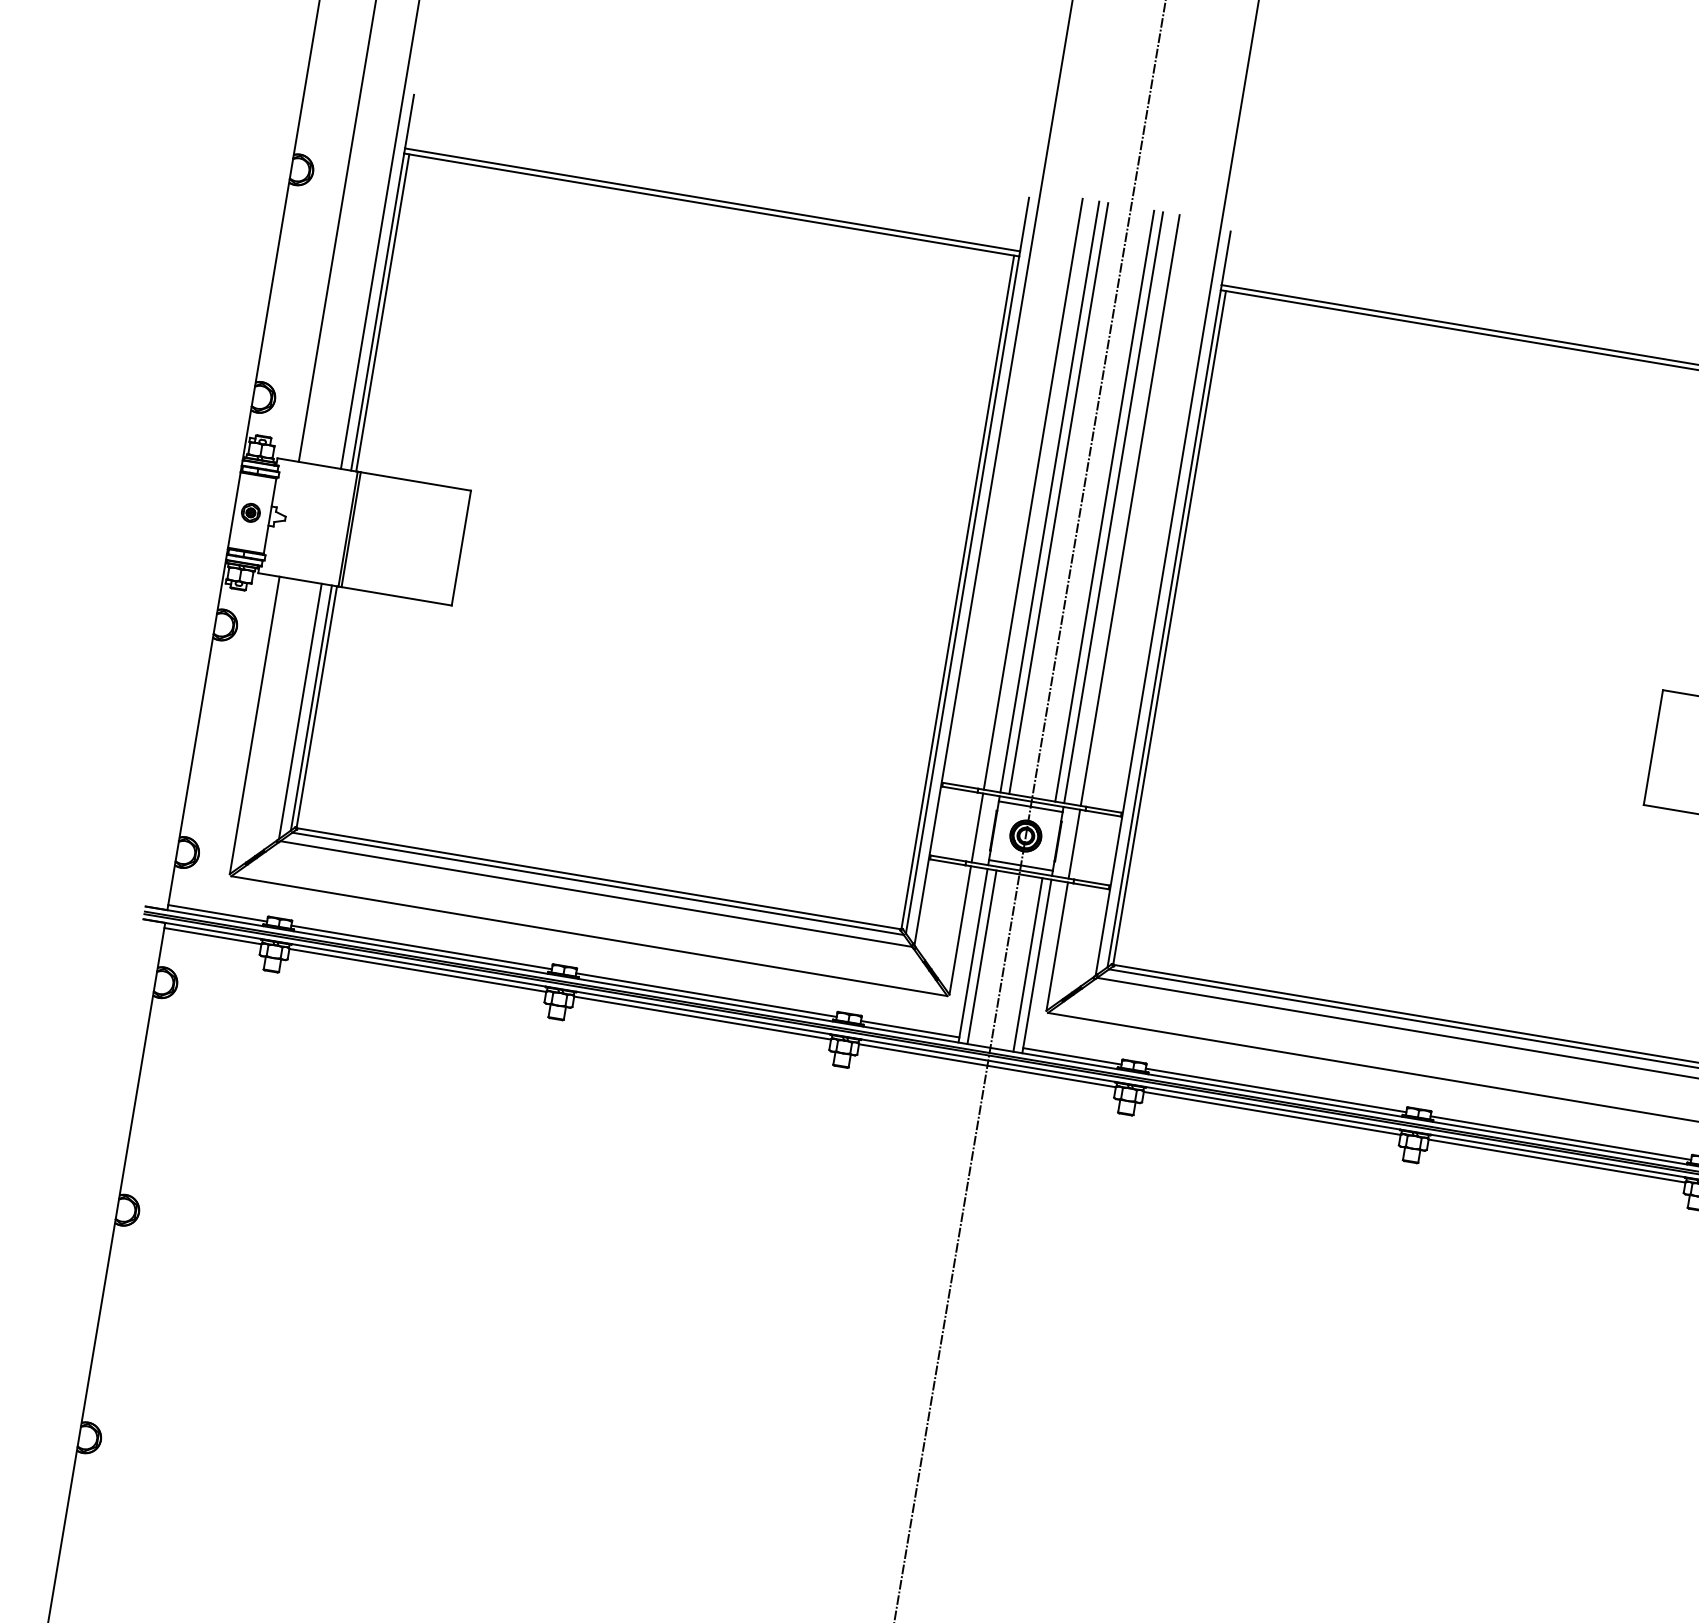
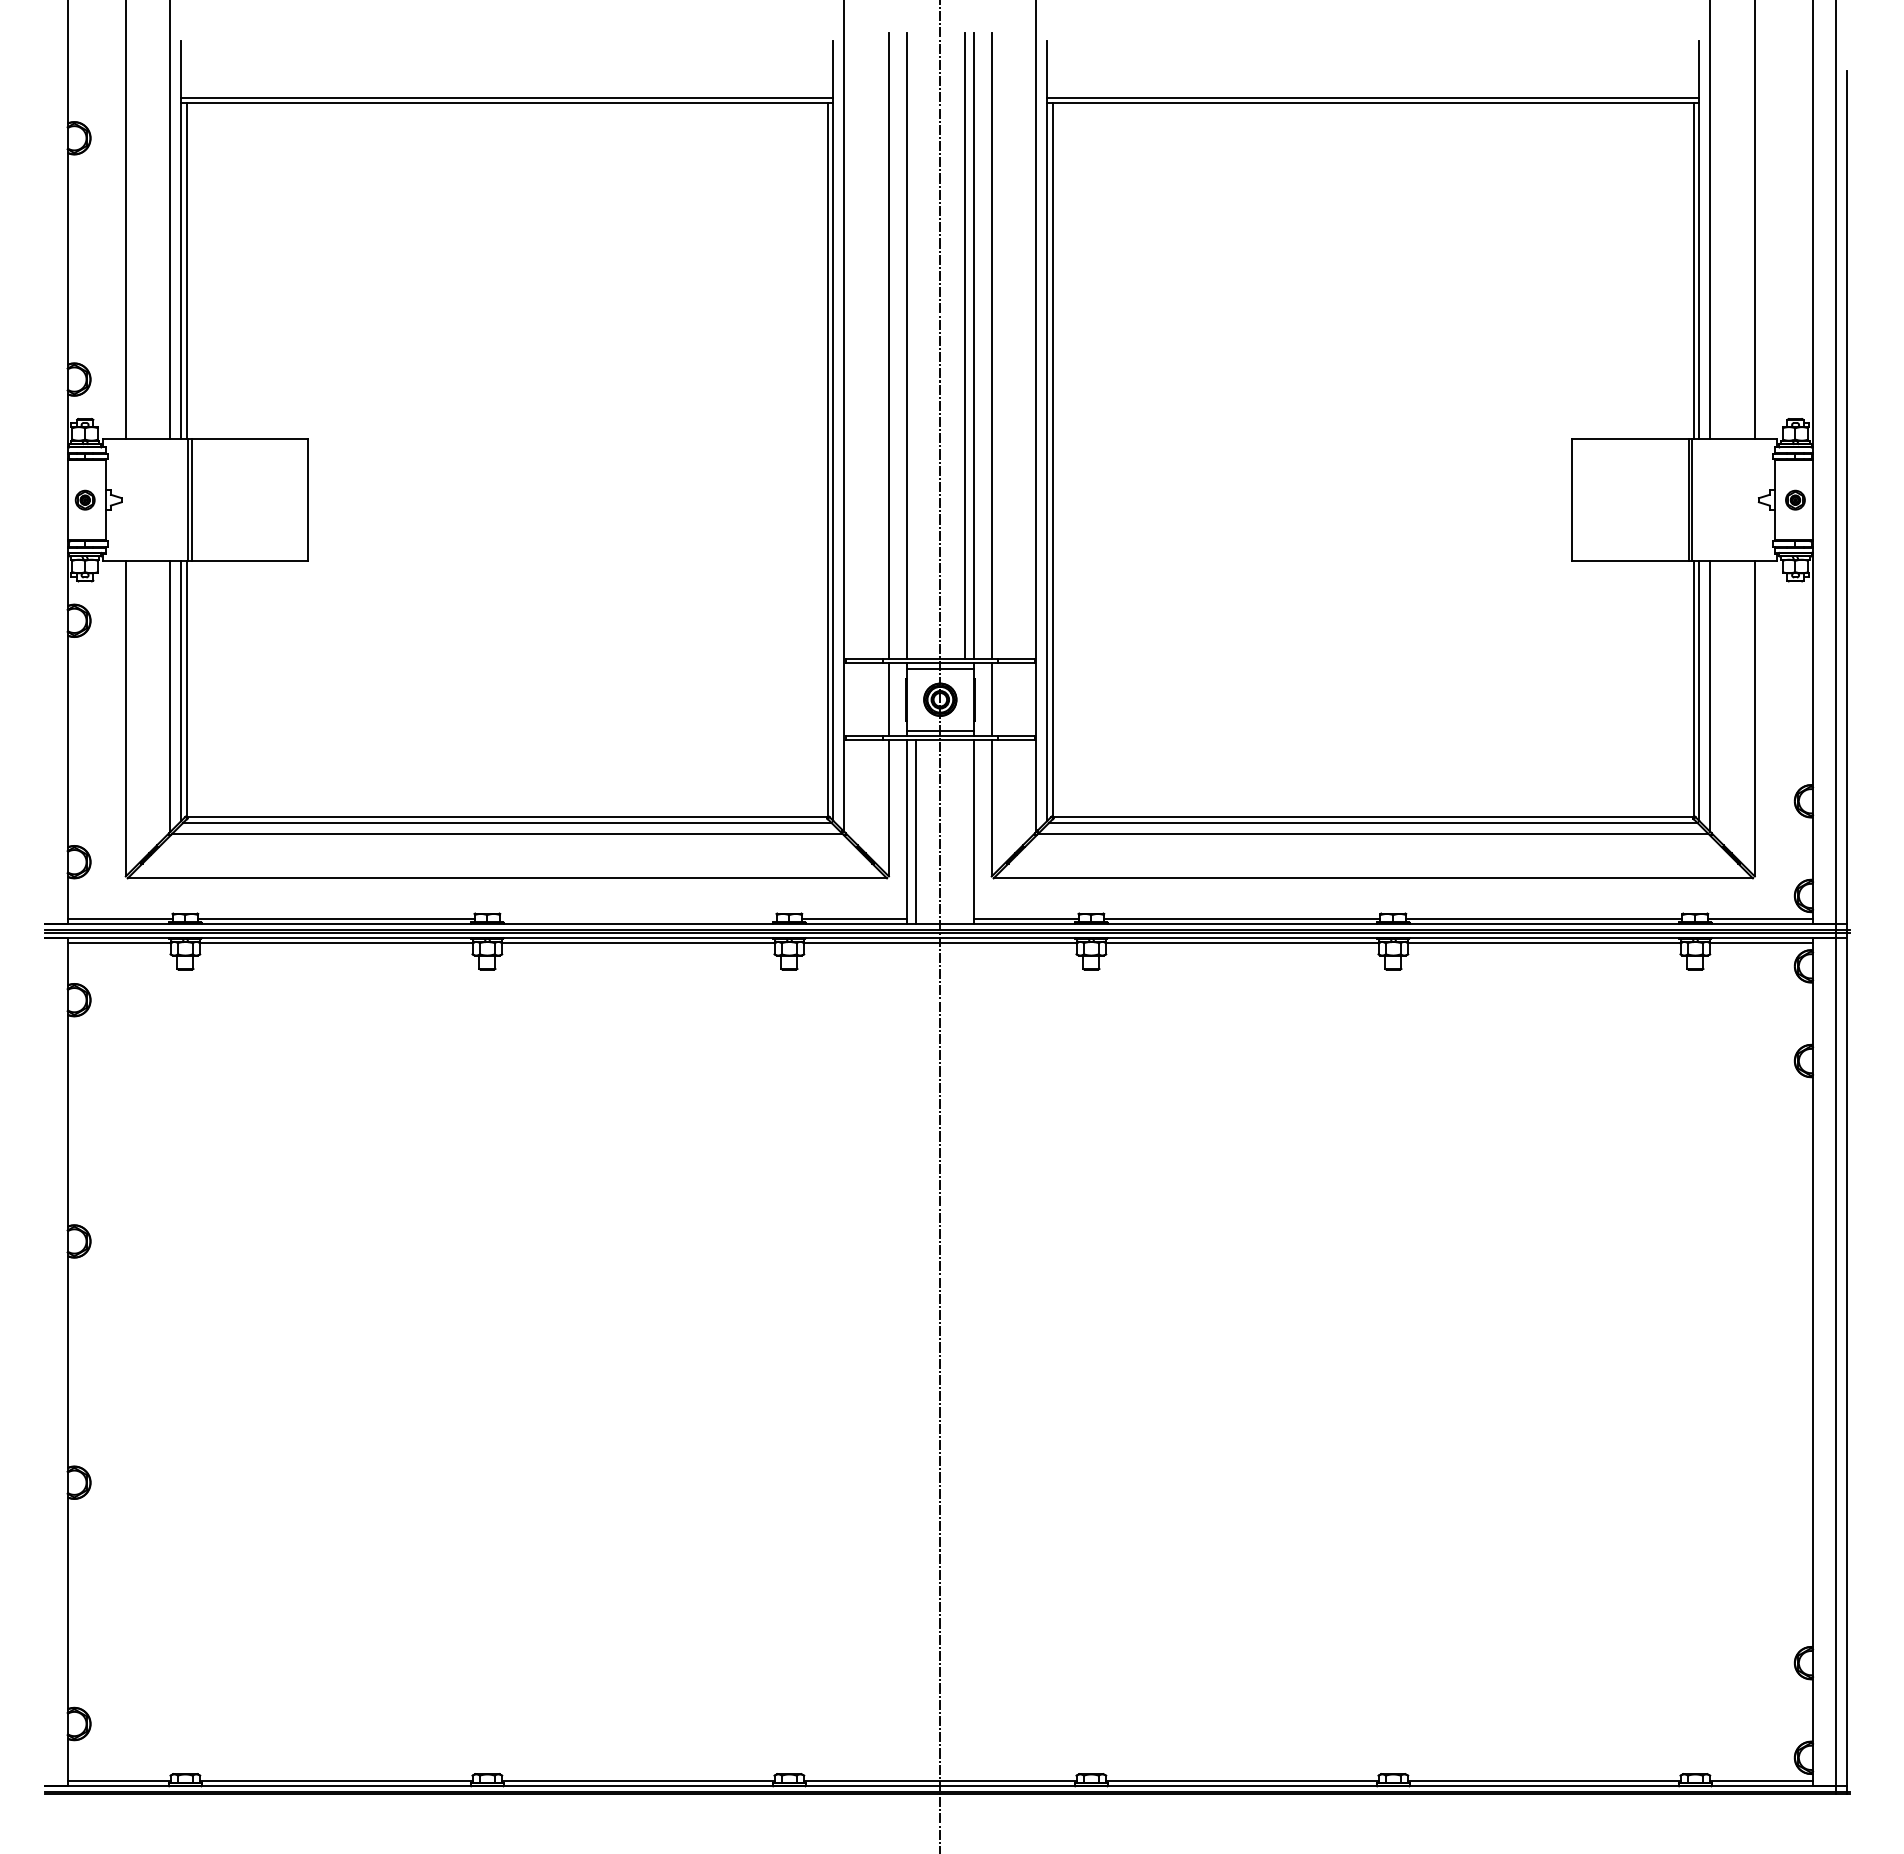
line: (1058, 498) -> (915, 345), removed
line: (1027, 965) -> (964, 832), removed
line: (706, 994) -> (638, 918), removed

